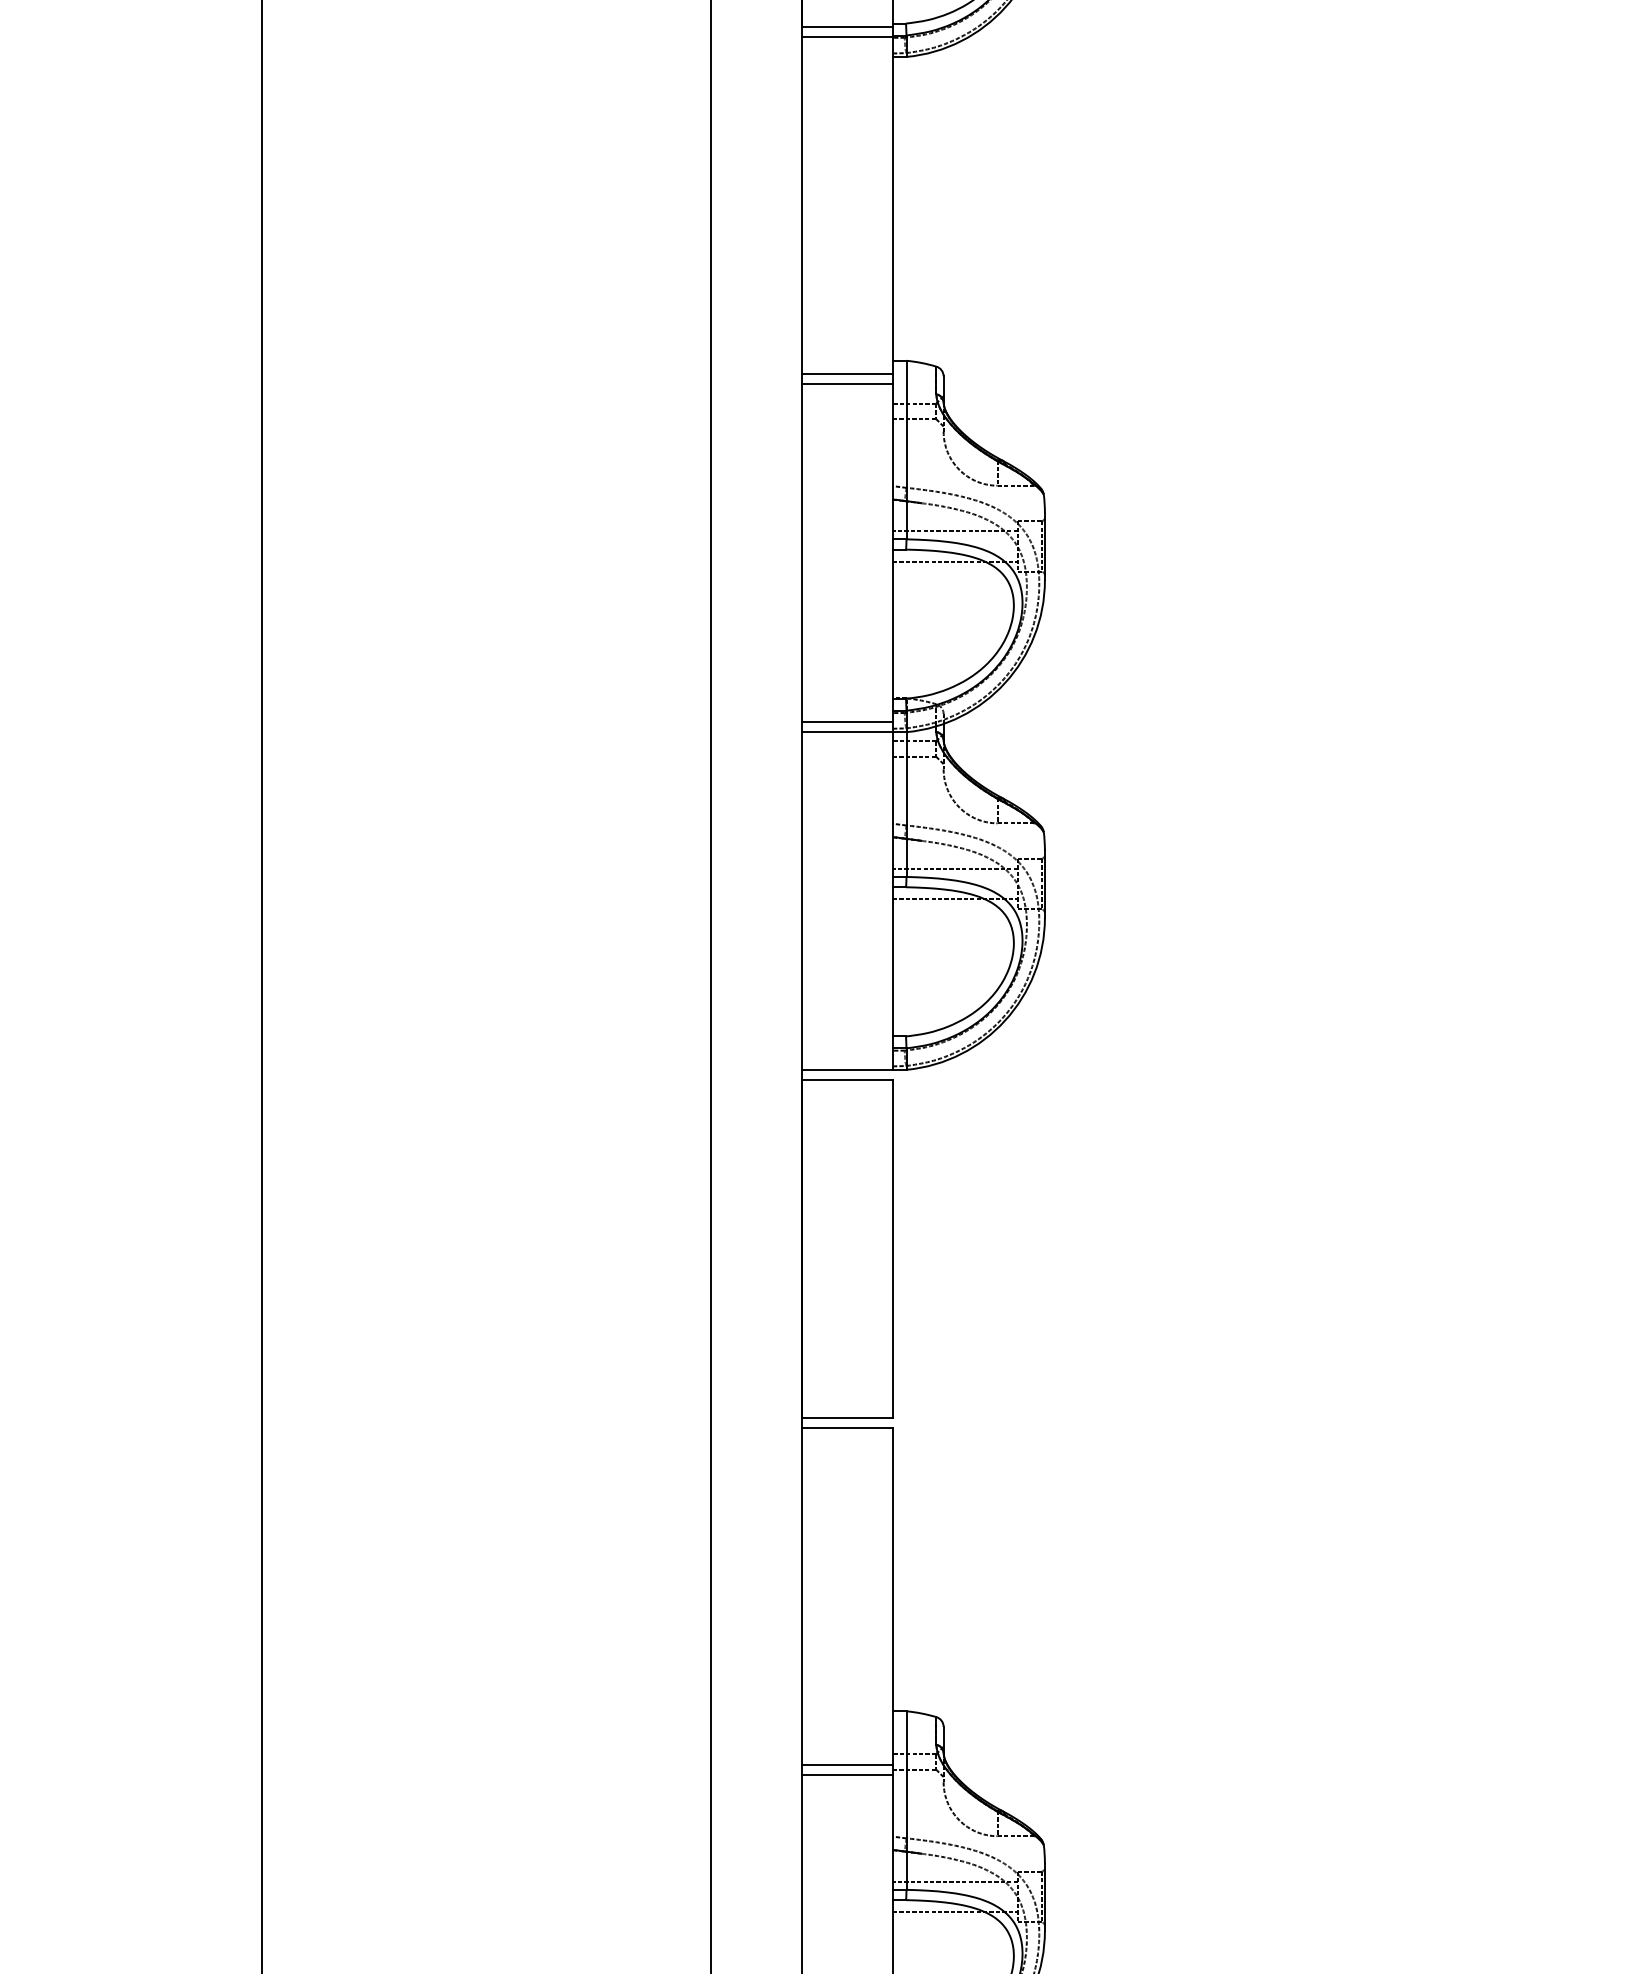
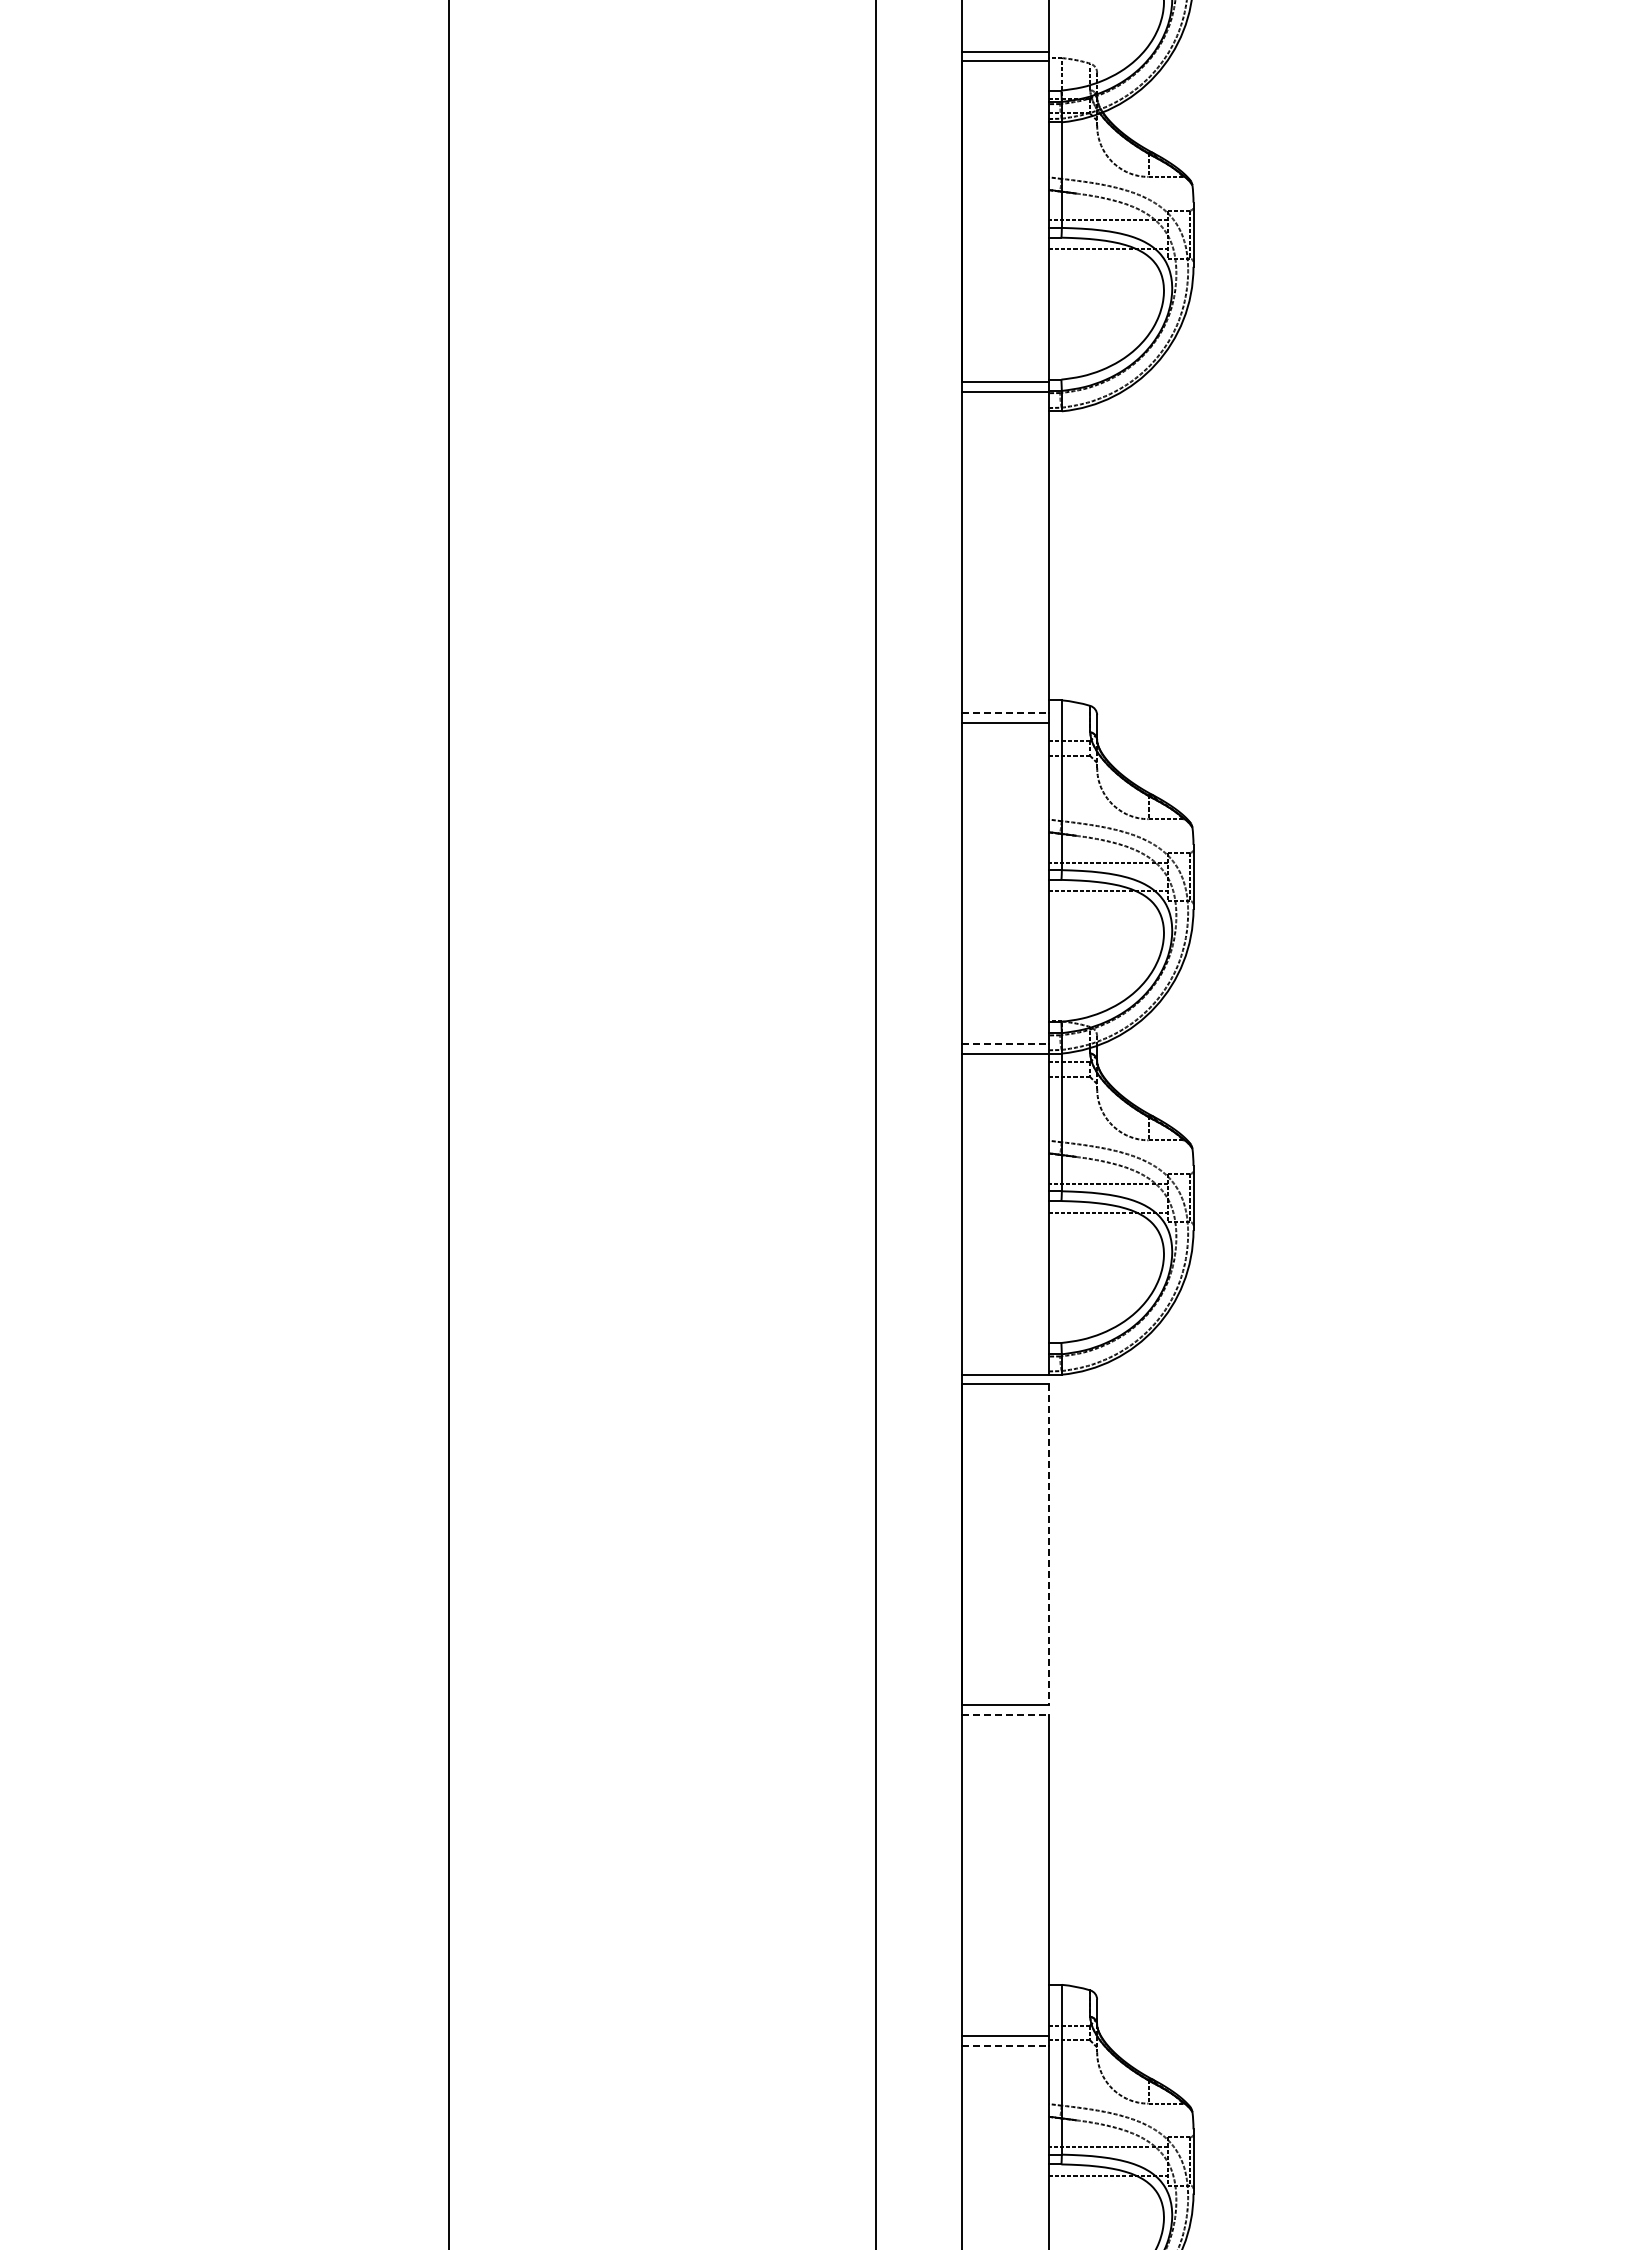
line: (848, 374) -> (1006, 713), solid -> dashed
line: (848, 721) -> (1006, 1043), solid -> dashed
line: (892, 1248) -> (1048, 1544), solid -> dashed
line: (848, 1428) -> (1006, 1715), solid -> dashed
line: (848, 1775) -> (1006, 2045), solid -> dashed

